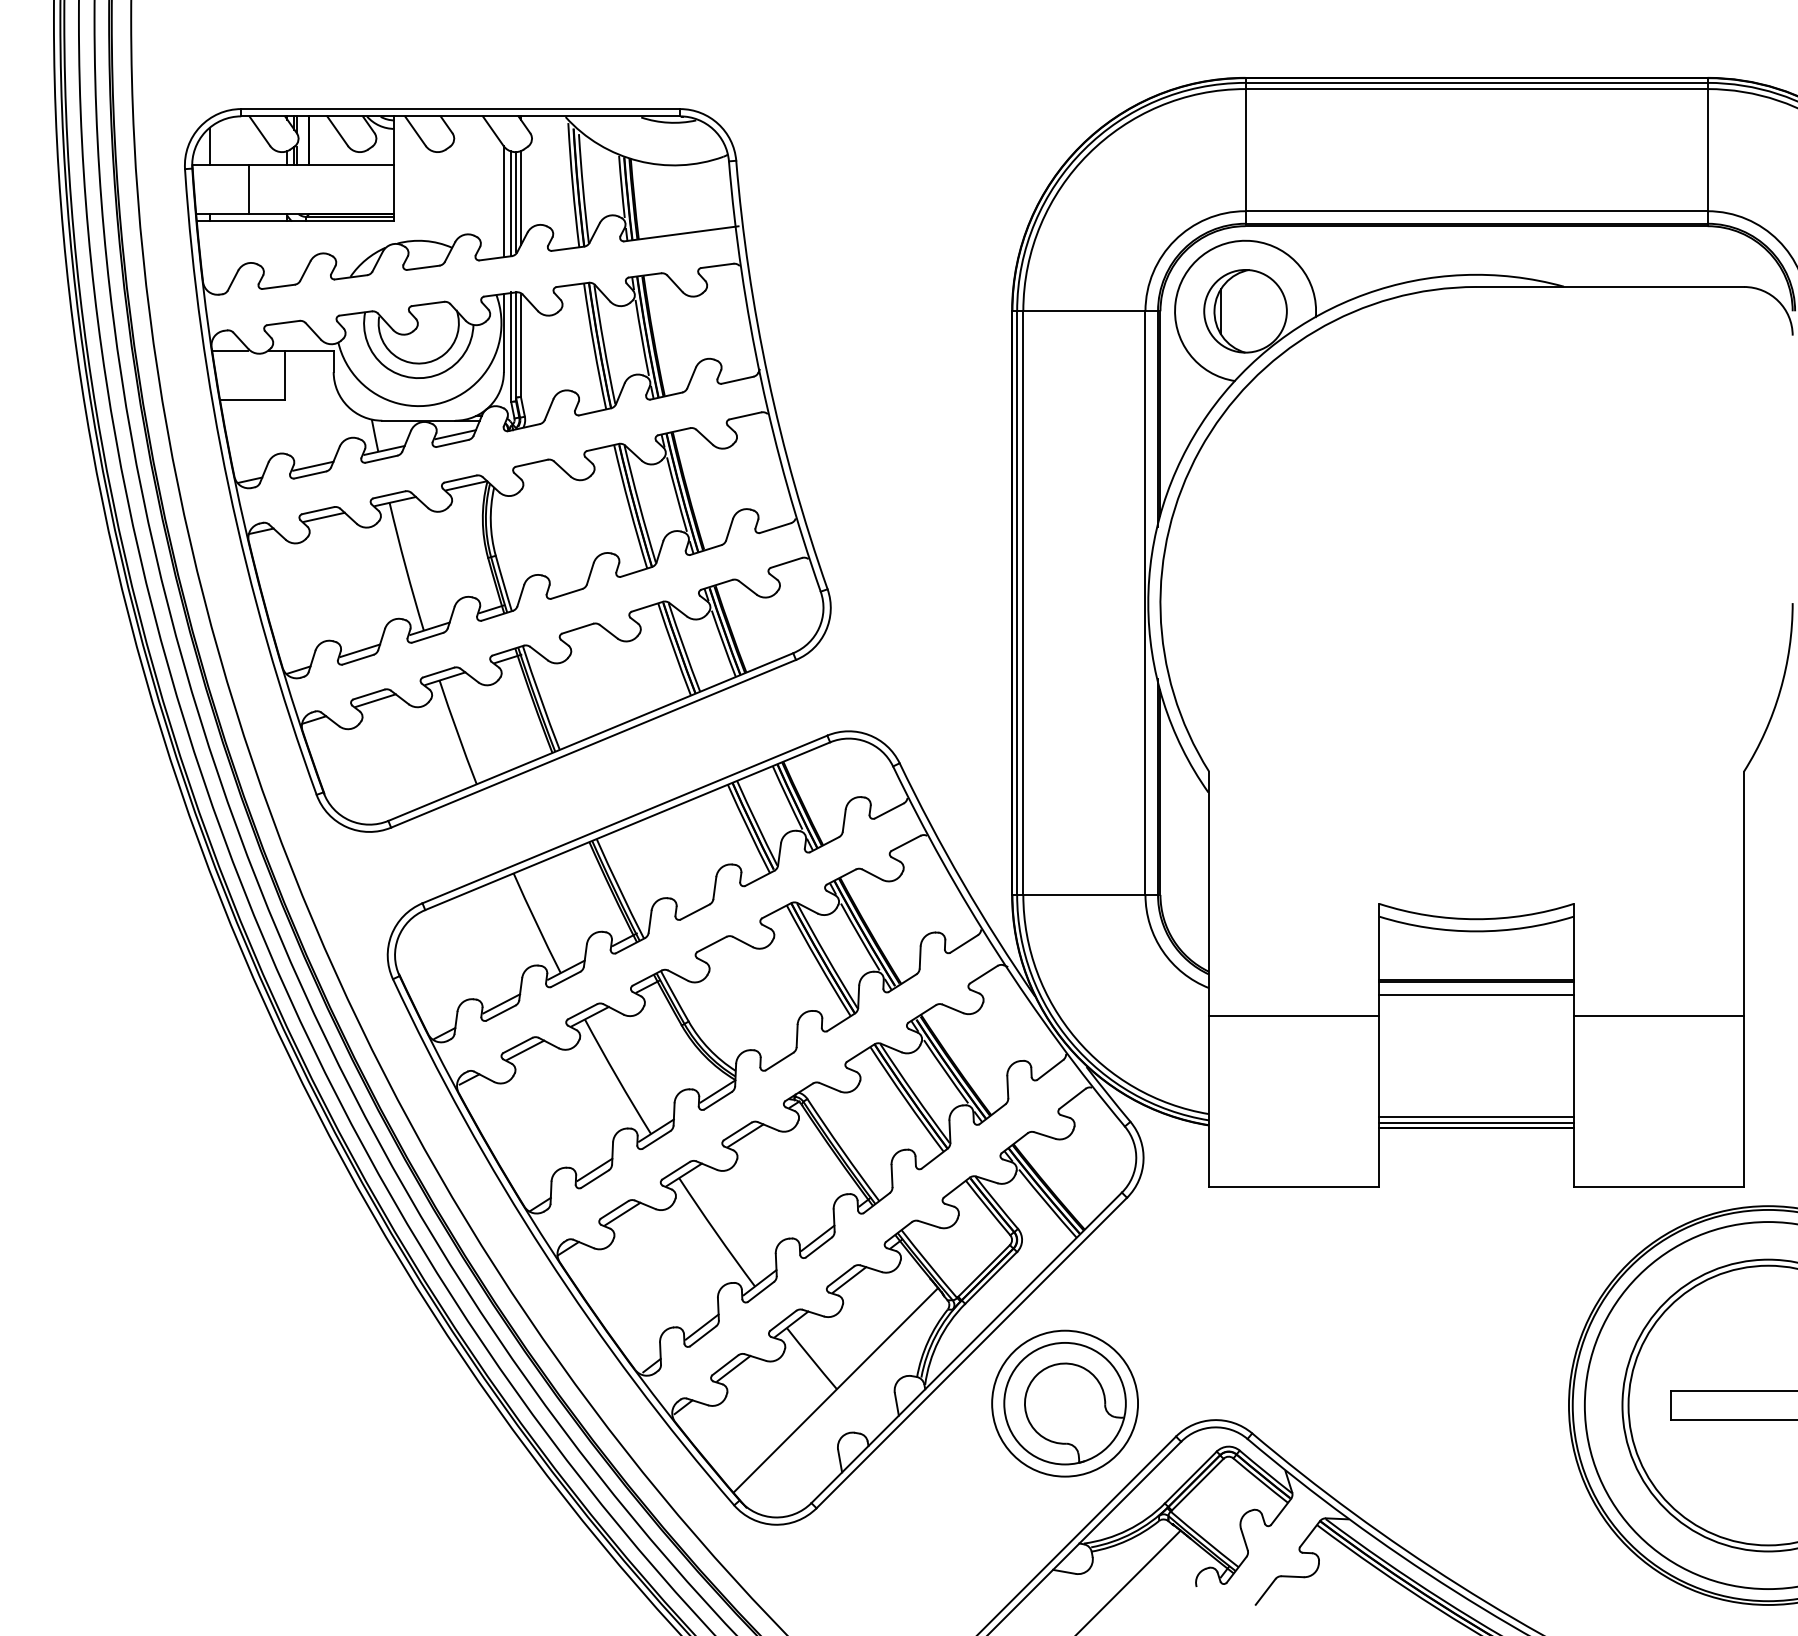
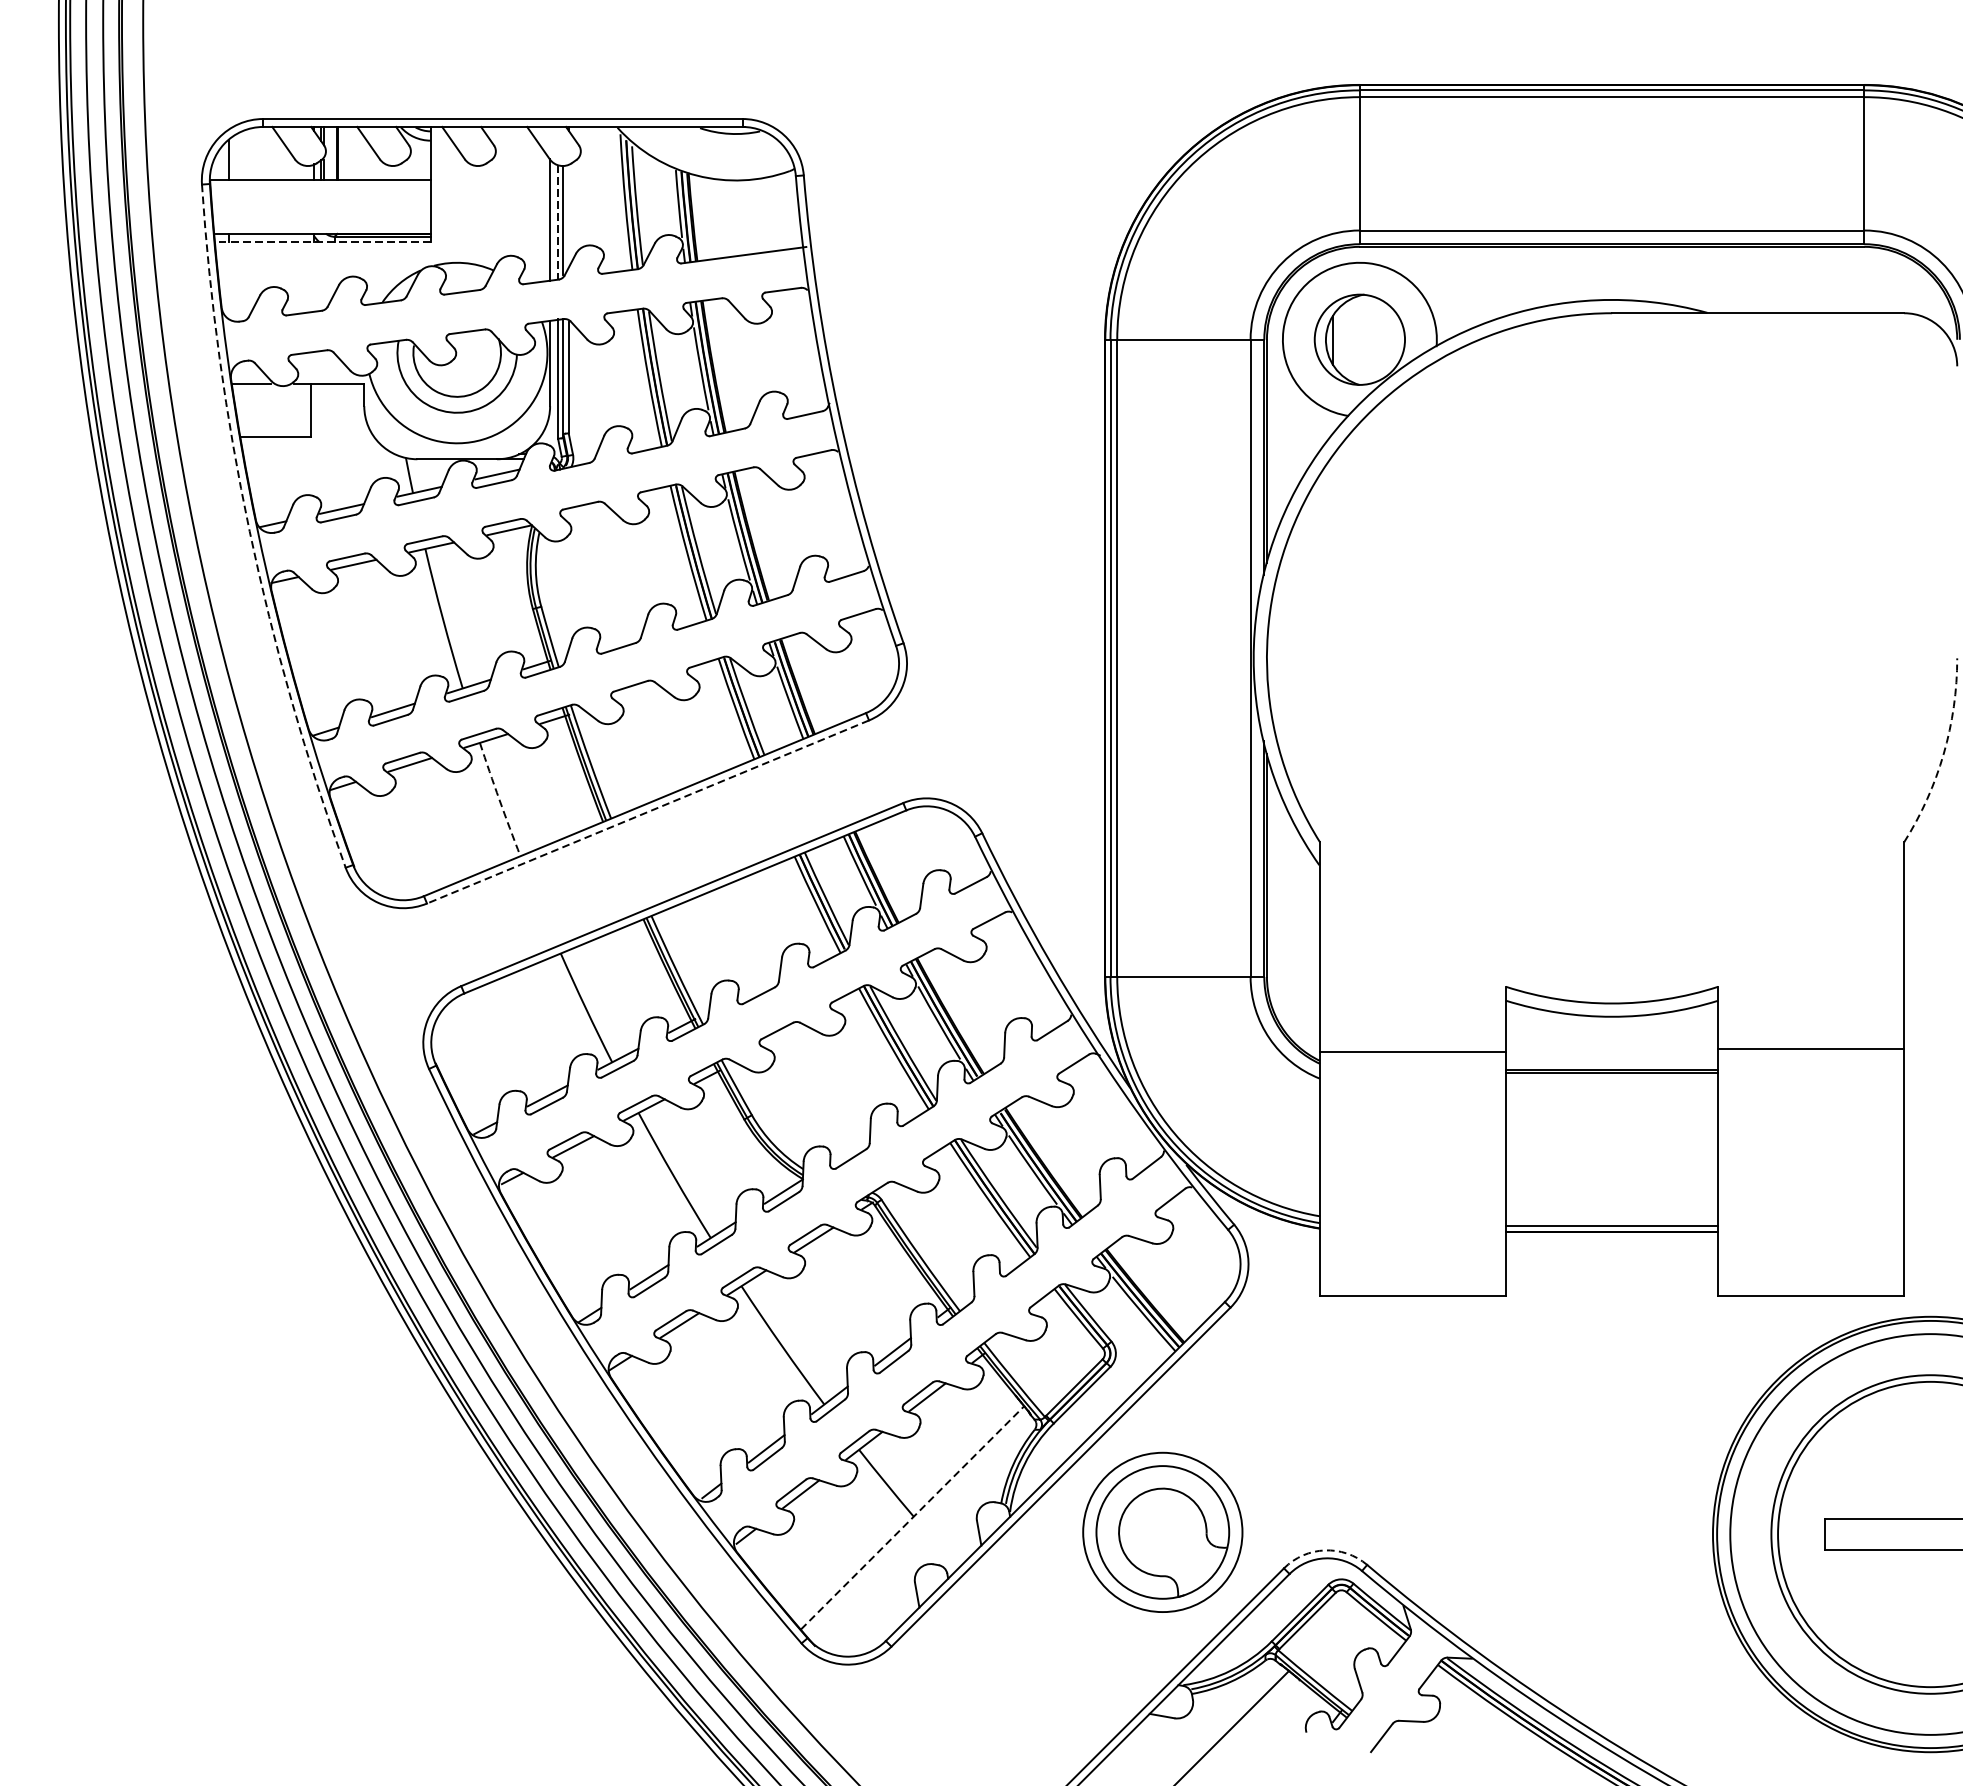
line: (248, 189) -> (271, 206), removed
line: (520, 197) -> (568, 215), removed
line: (511, 203) -> (558, 222), solid -> dashed
line: (295, 221) -> (322, 241), solid -> dashed
arc: (228, 486) -> (249, 531), solid -> dashed
arc: (1780, 690) -> (1943, 753), solid -> dashed
arc: (457, 732) -> (499, 799), solid -> dashed
line: (593, 744) -> (647, 812), solid -> dashed
line: (1476, 995) -> (1612, 1086), removed
line: (1294, 1015) -> (1413, 1051), moved
line: (1658, 1015) -> (1810, 1048), moved
line: (1476, 1117) -> (1612, 1219), removed
line: (835, 1390) -> (912, 1518), solid -> dashed
arc: (1213, 1420) -> (1324, 1550), solid -> dashed

